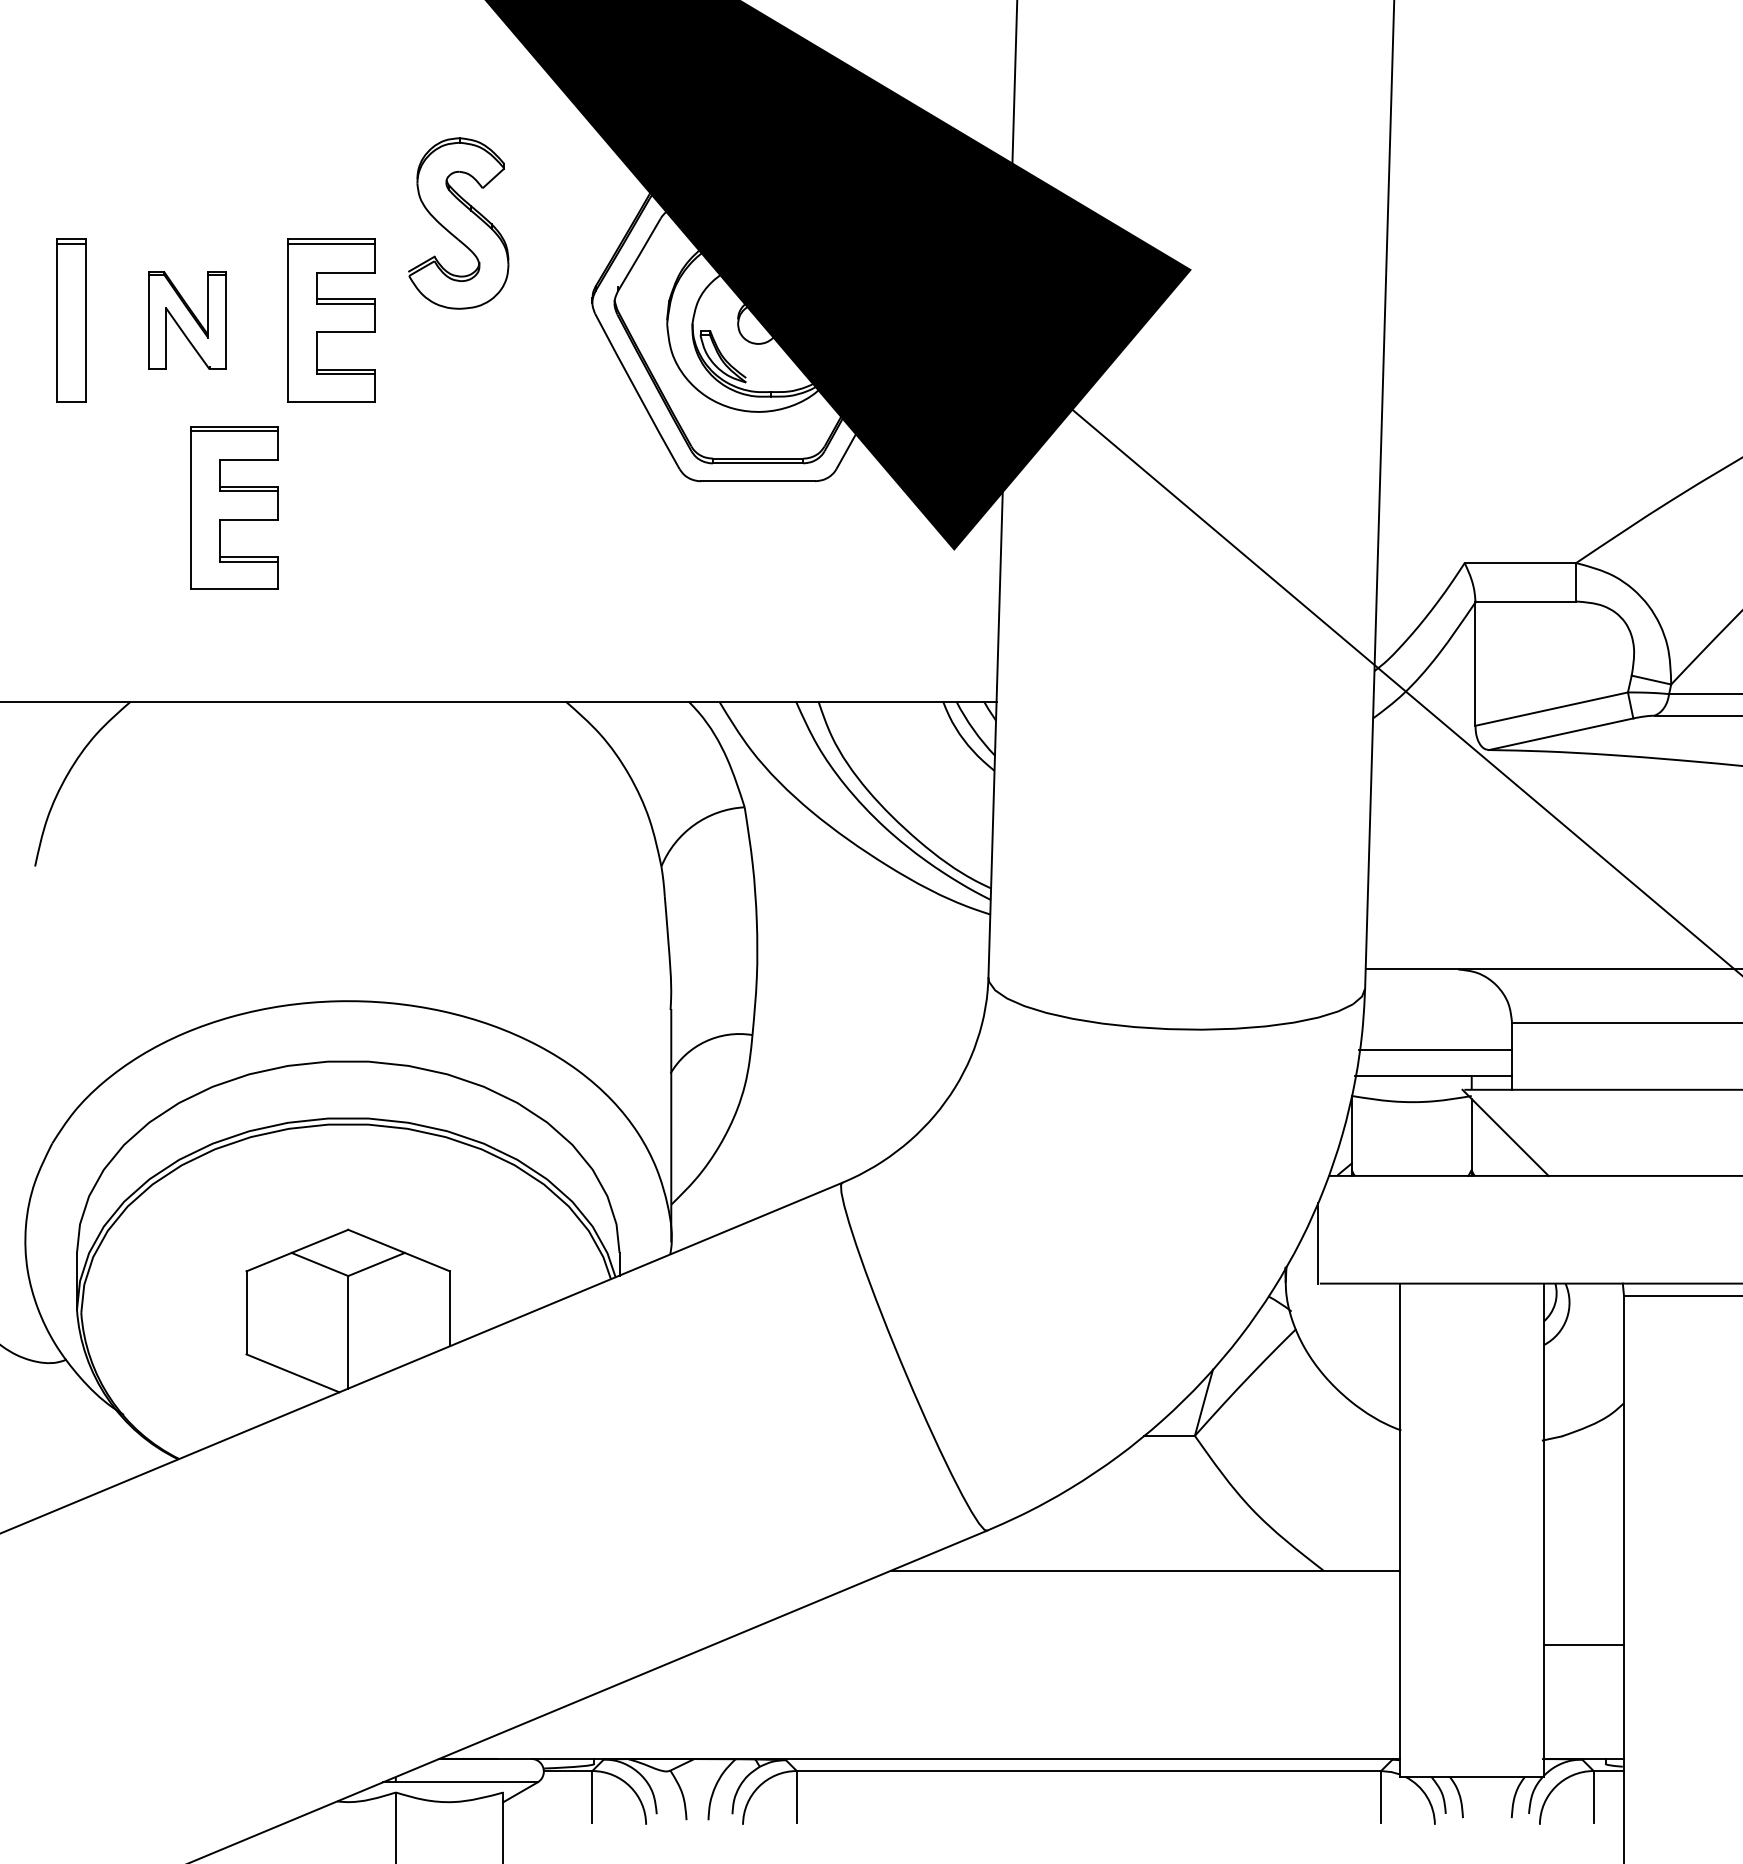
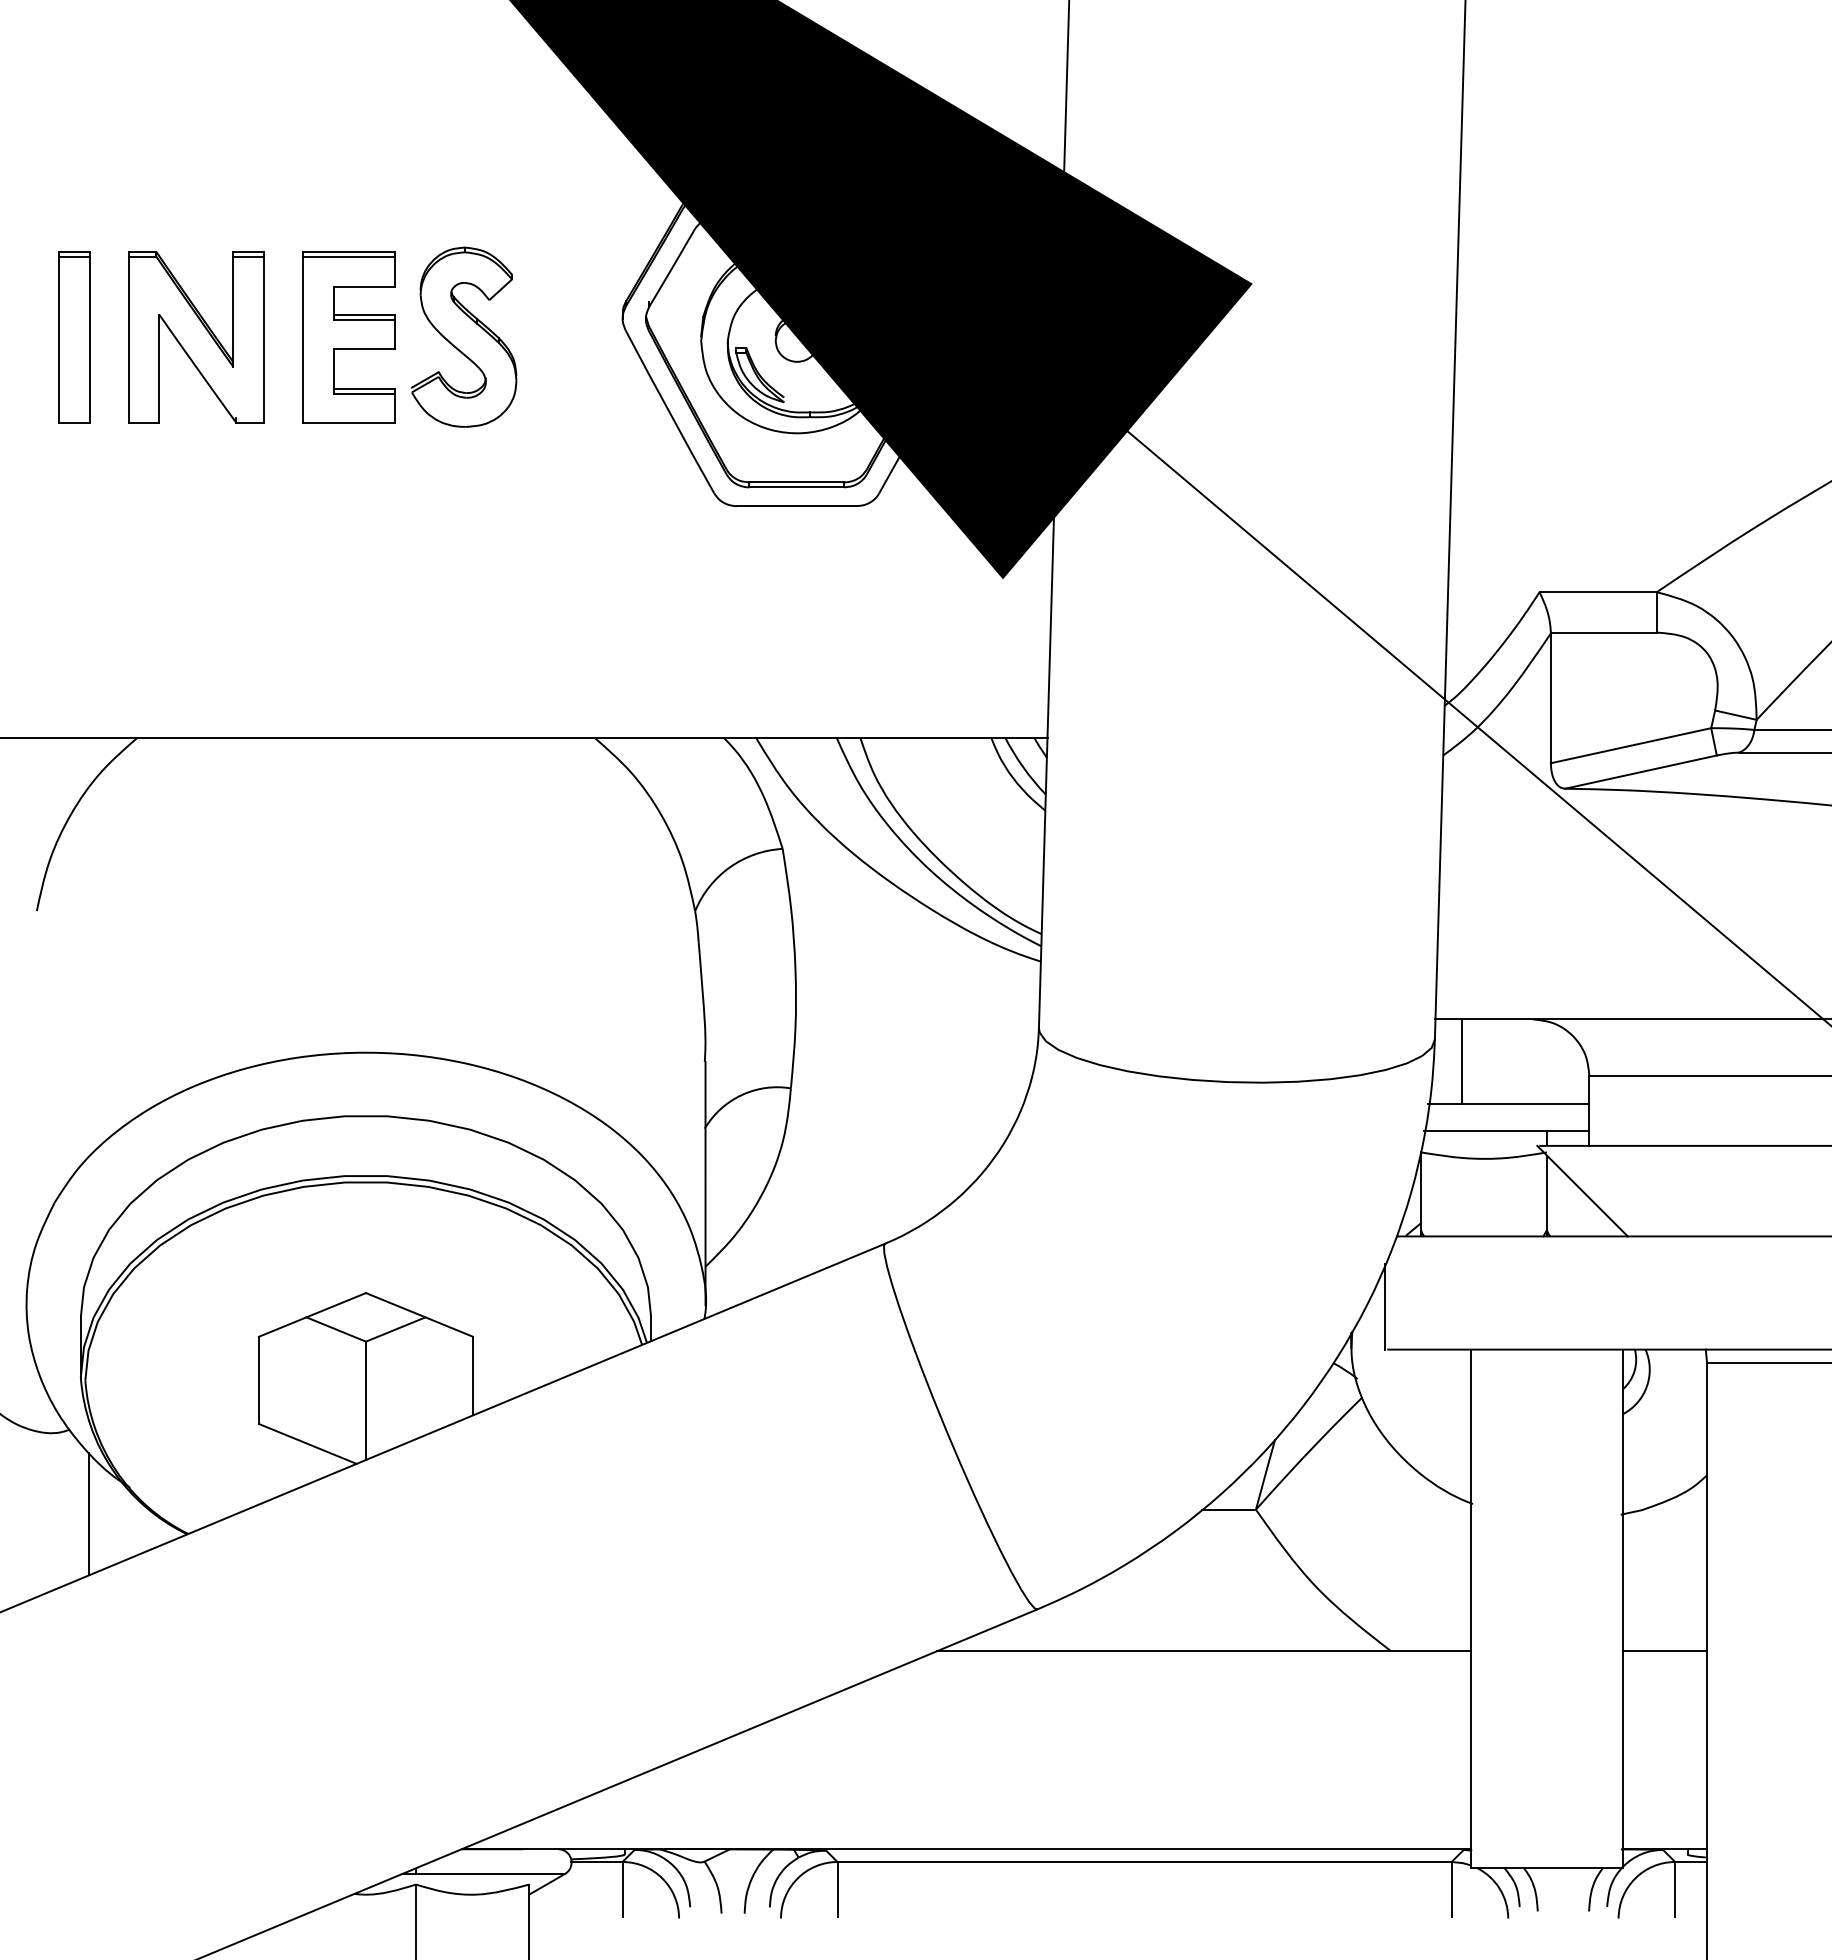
part: (458, 222) -> (463, 336), moved
part: (187, 320) -> (196, 337), size x1.67
part: (234, 508) -> (246, 534), removed
line: (1391, 1009) -> (1462, 1061), added
line: (84, 1439) -> (88, 1513), added
line: (1583, 1644) -> (1664, 1651), moved

